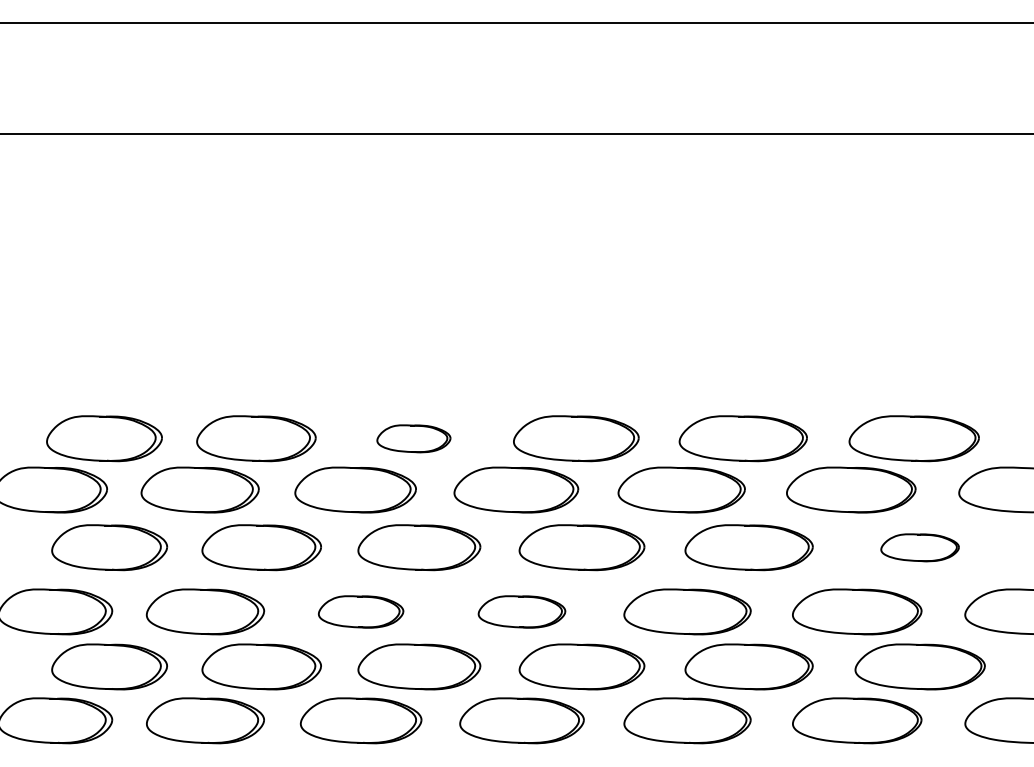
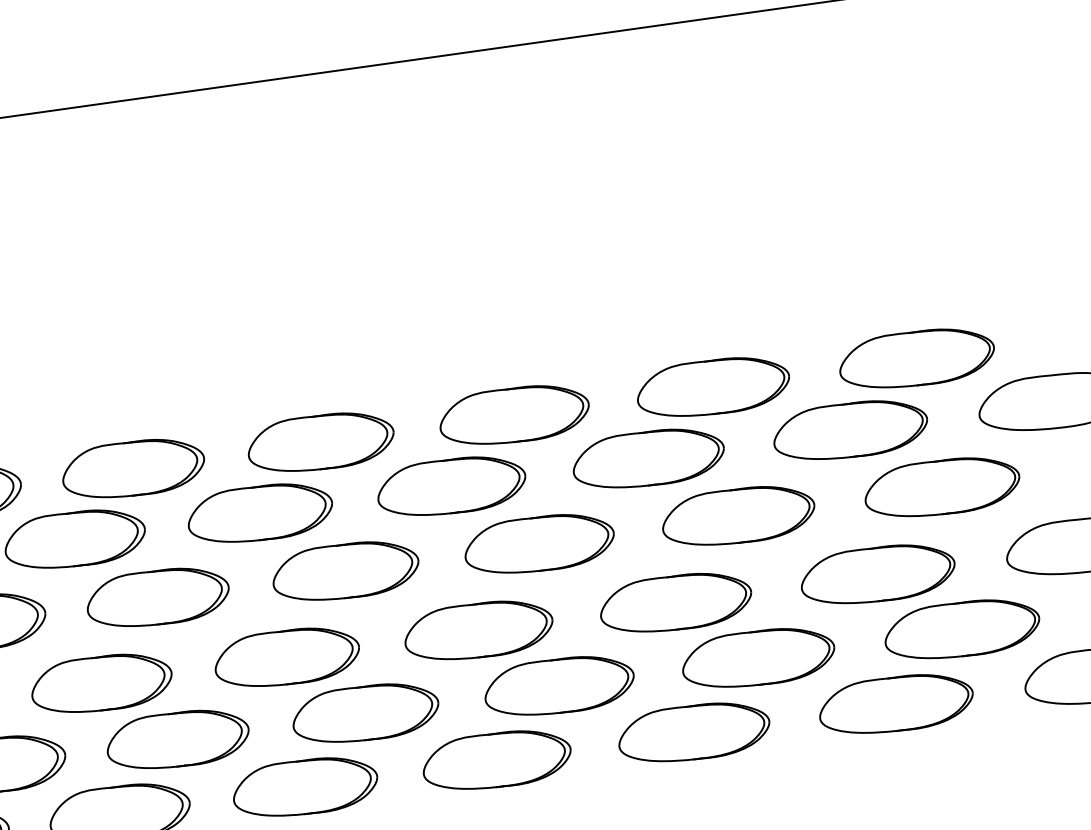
part: (413, 438) -> (320, 442), size x1.67
part: (919, 547) -> (941, 487), size x1.67
part: (360, 611) -> (286, 657), size x1.43
part: (521, 611) -> (478, 630), size x1.43

